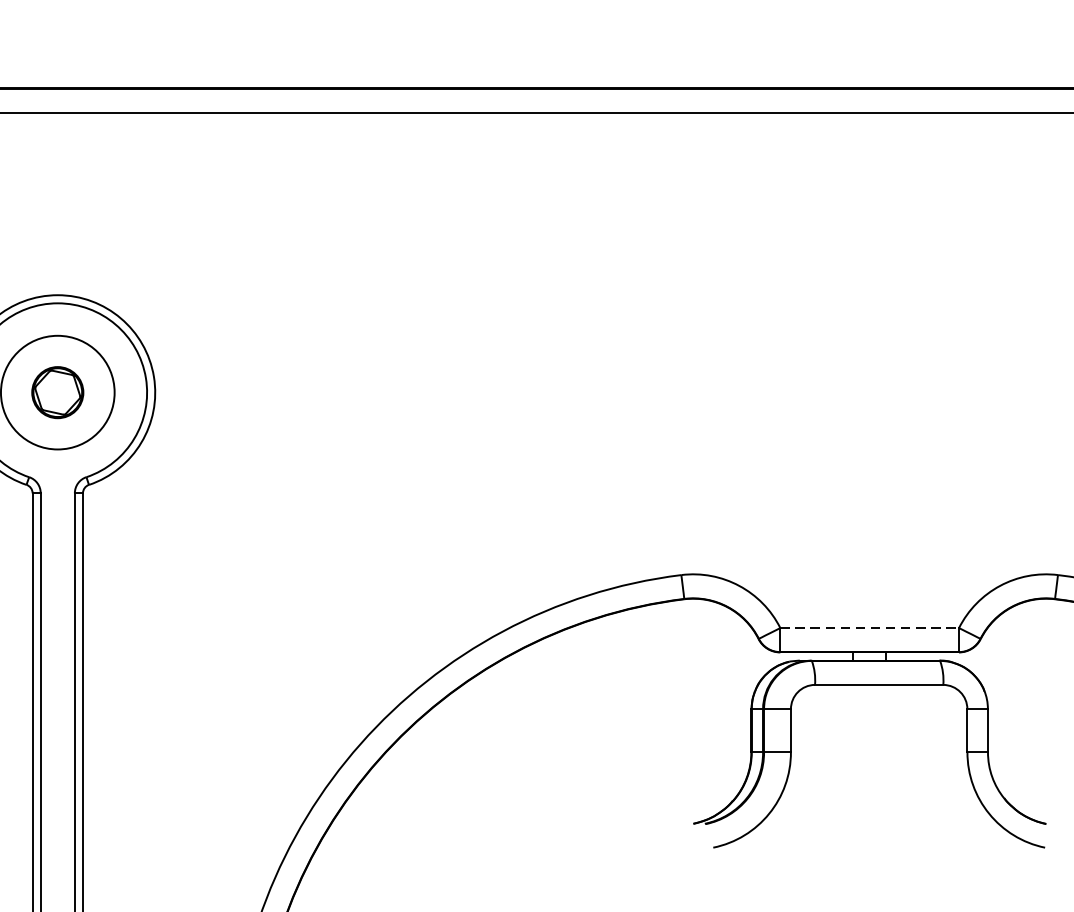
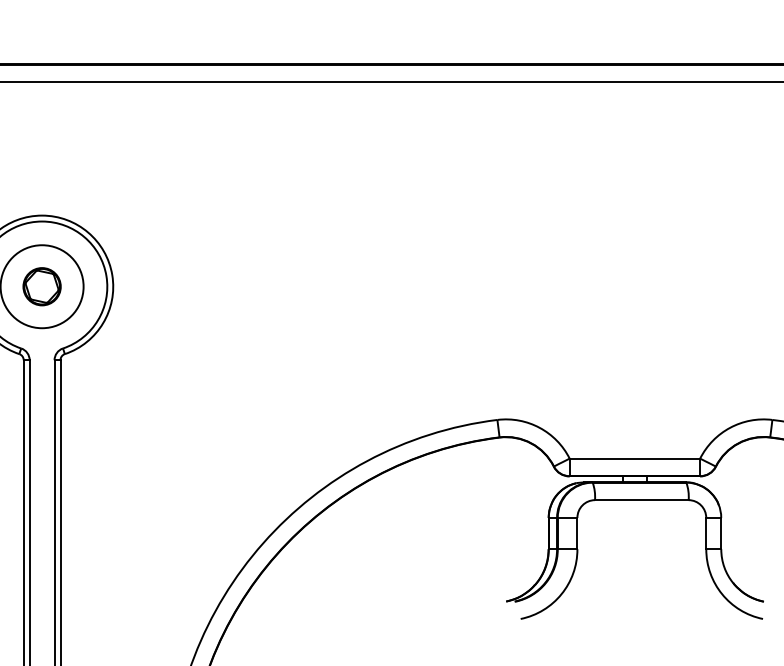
line: (870, 627) -> (635, 458), dashed -> solid

